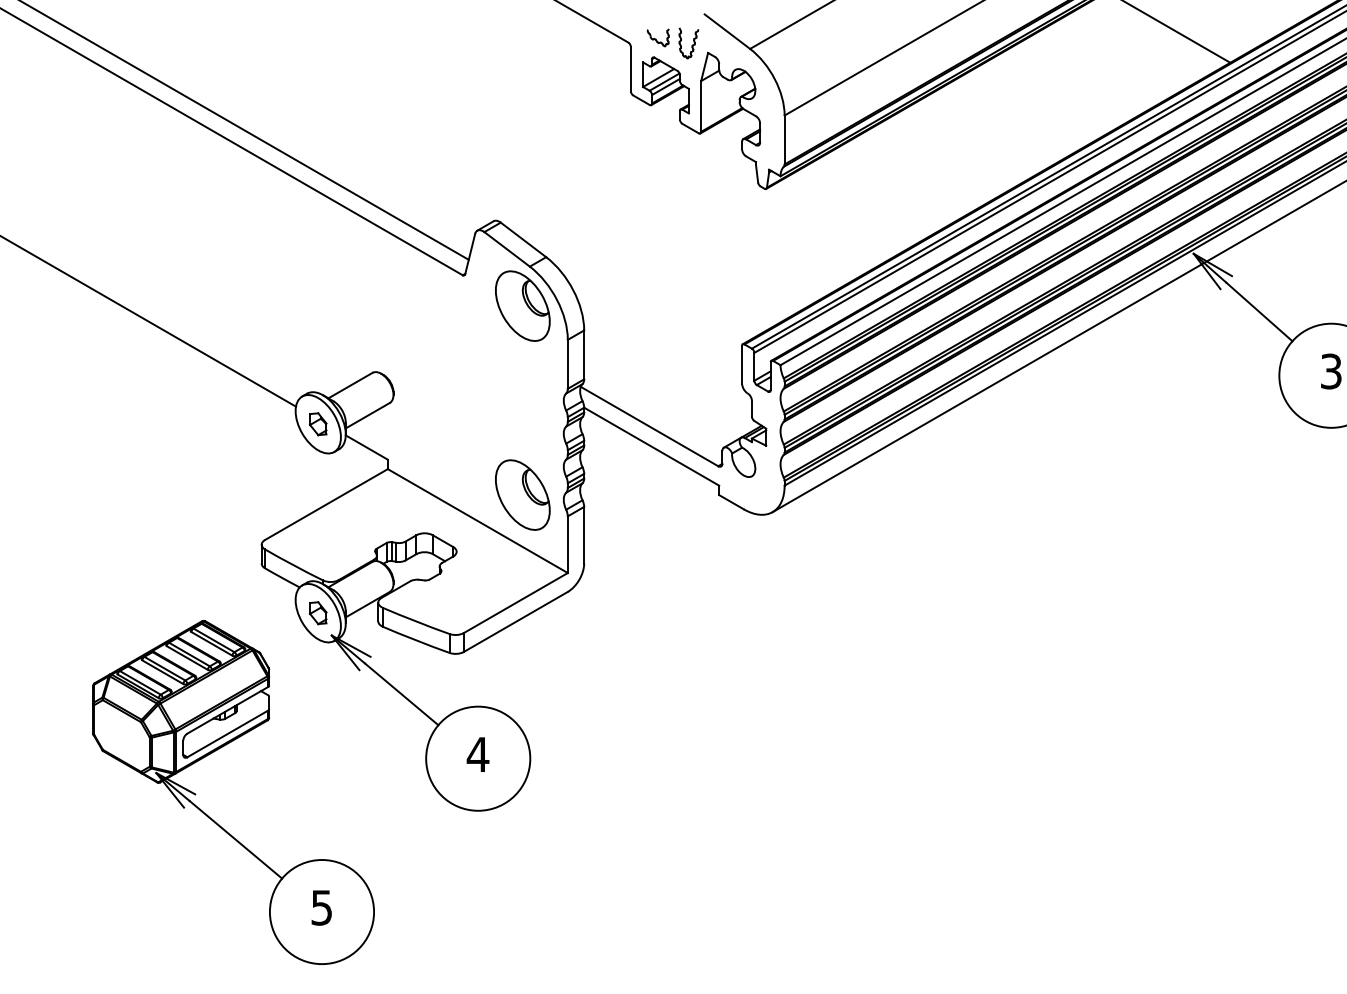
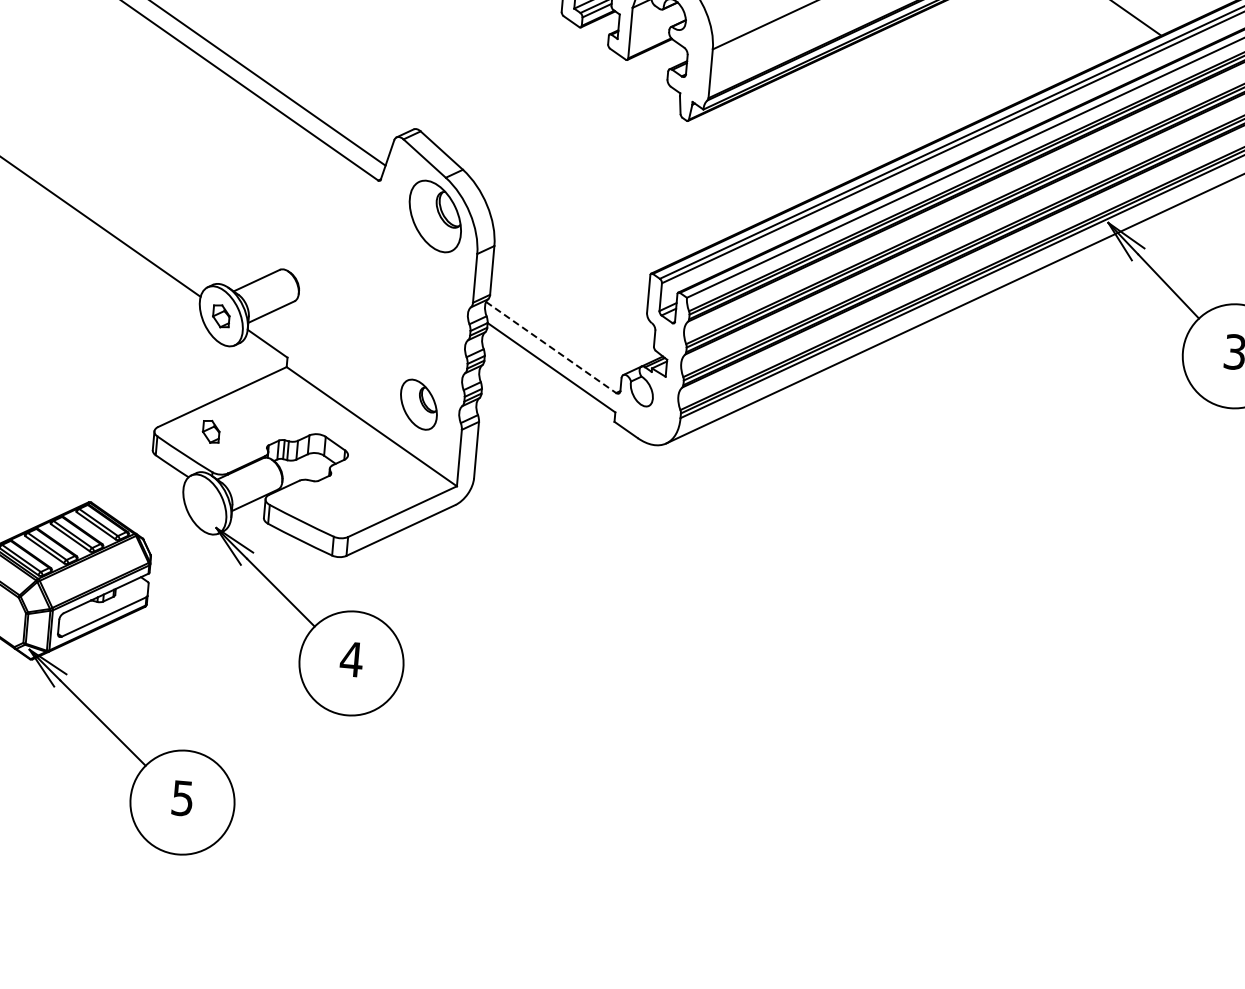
line: (649, 426) -> (551, 347), solid -> dashed
part: (522, 494) -> (418, 404), size x0.7
part: (318, 613) -> (211, 432), moved

